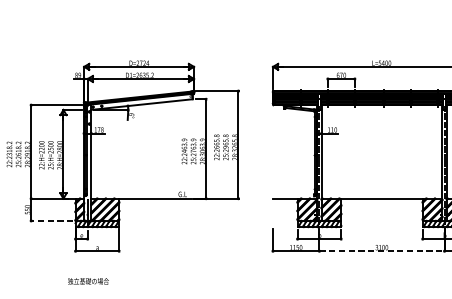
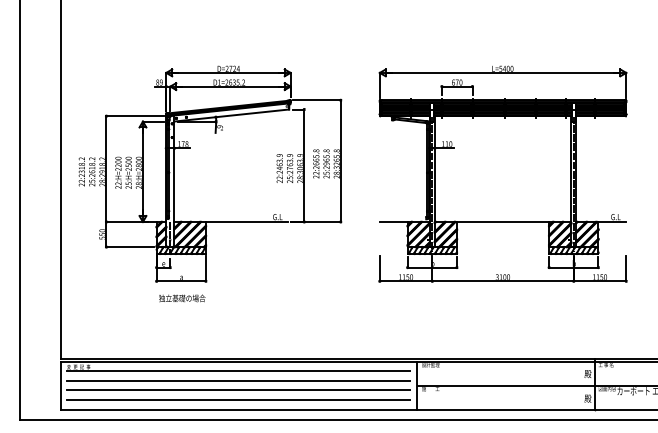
line: (52, 221) -> (130, 247), dashed -> solid
line: (382, 251) -> (503, 281), dashed -> solid
text: (88, 281) -> (182, 298), moved

